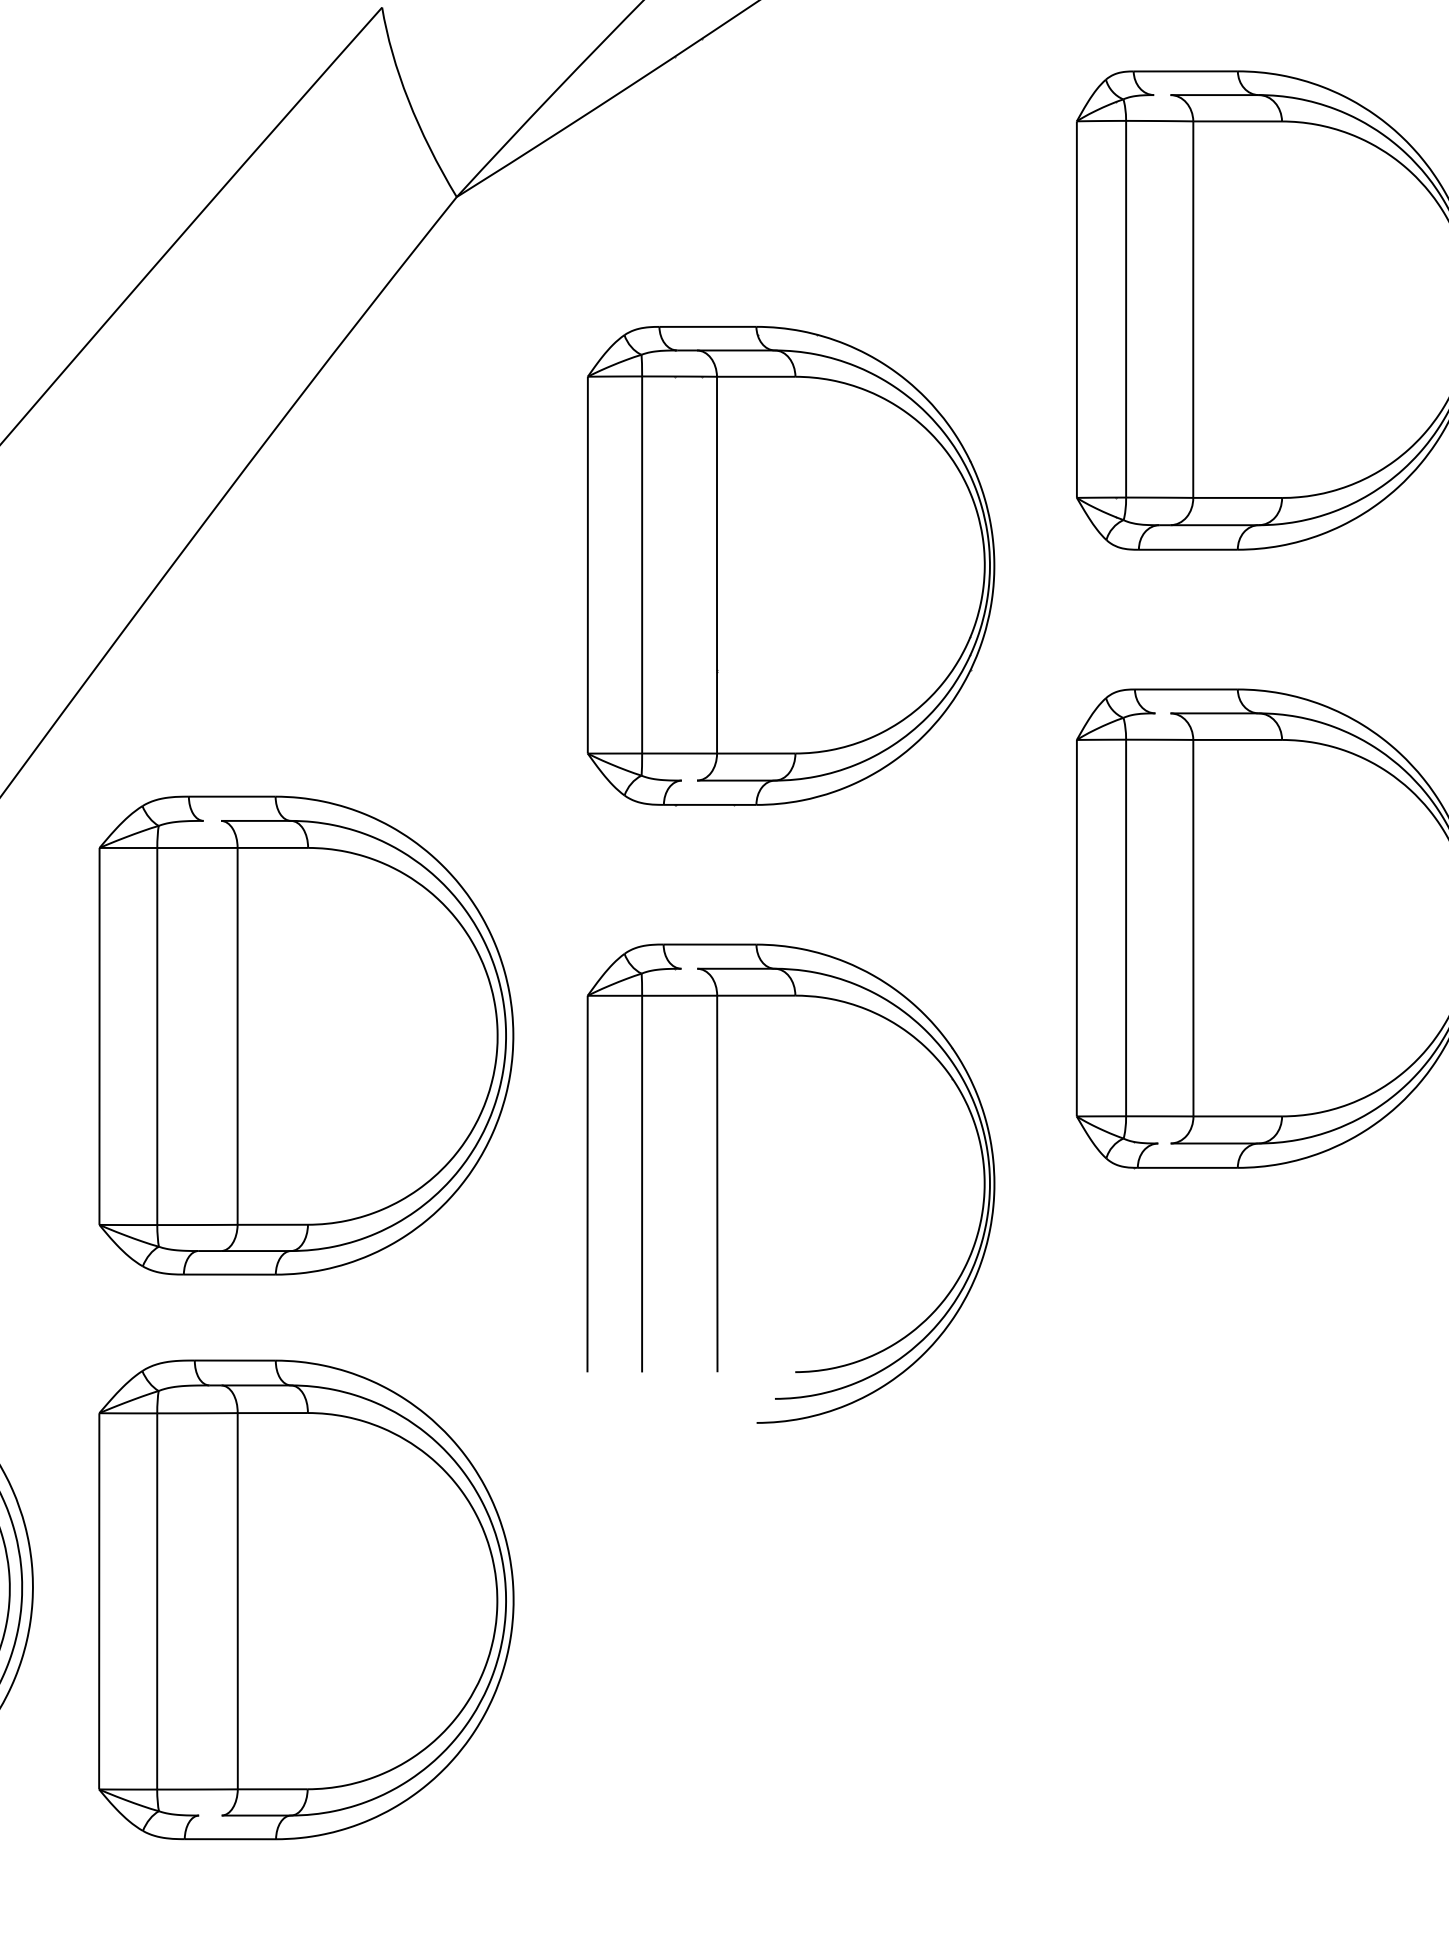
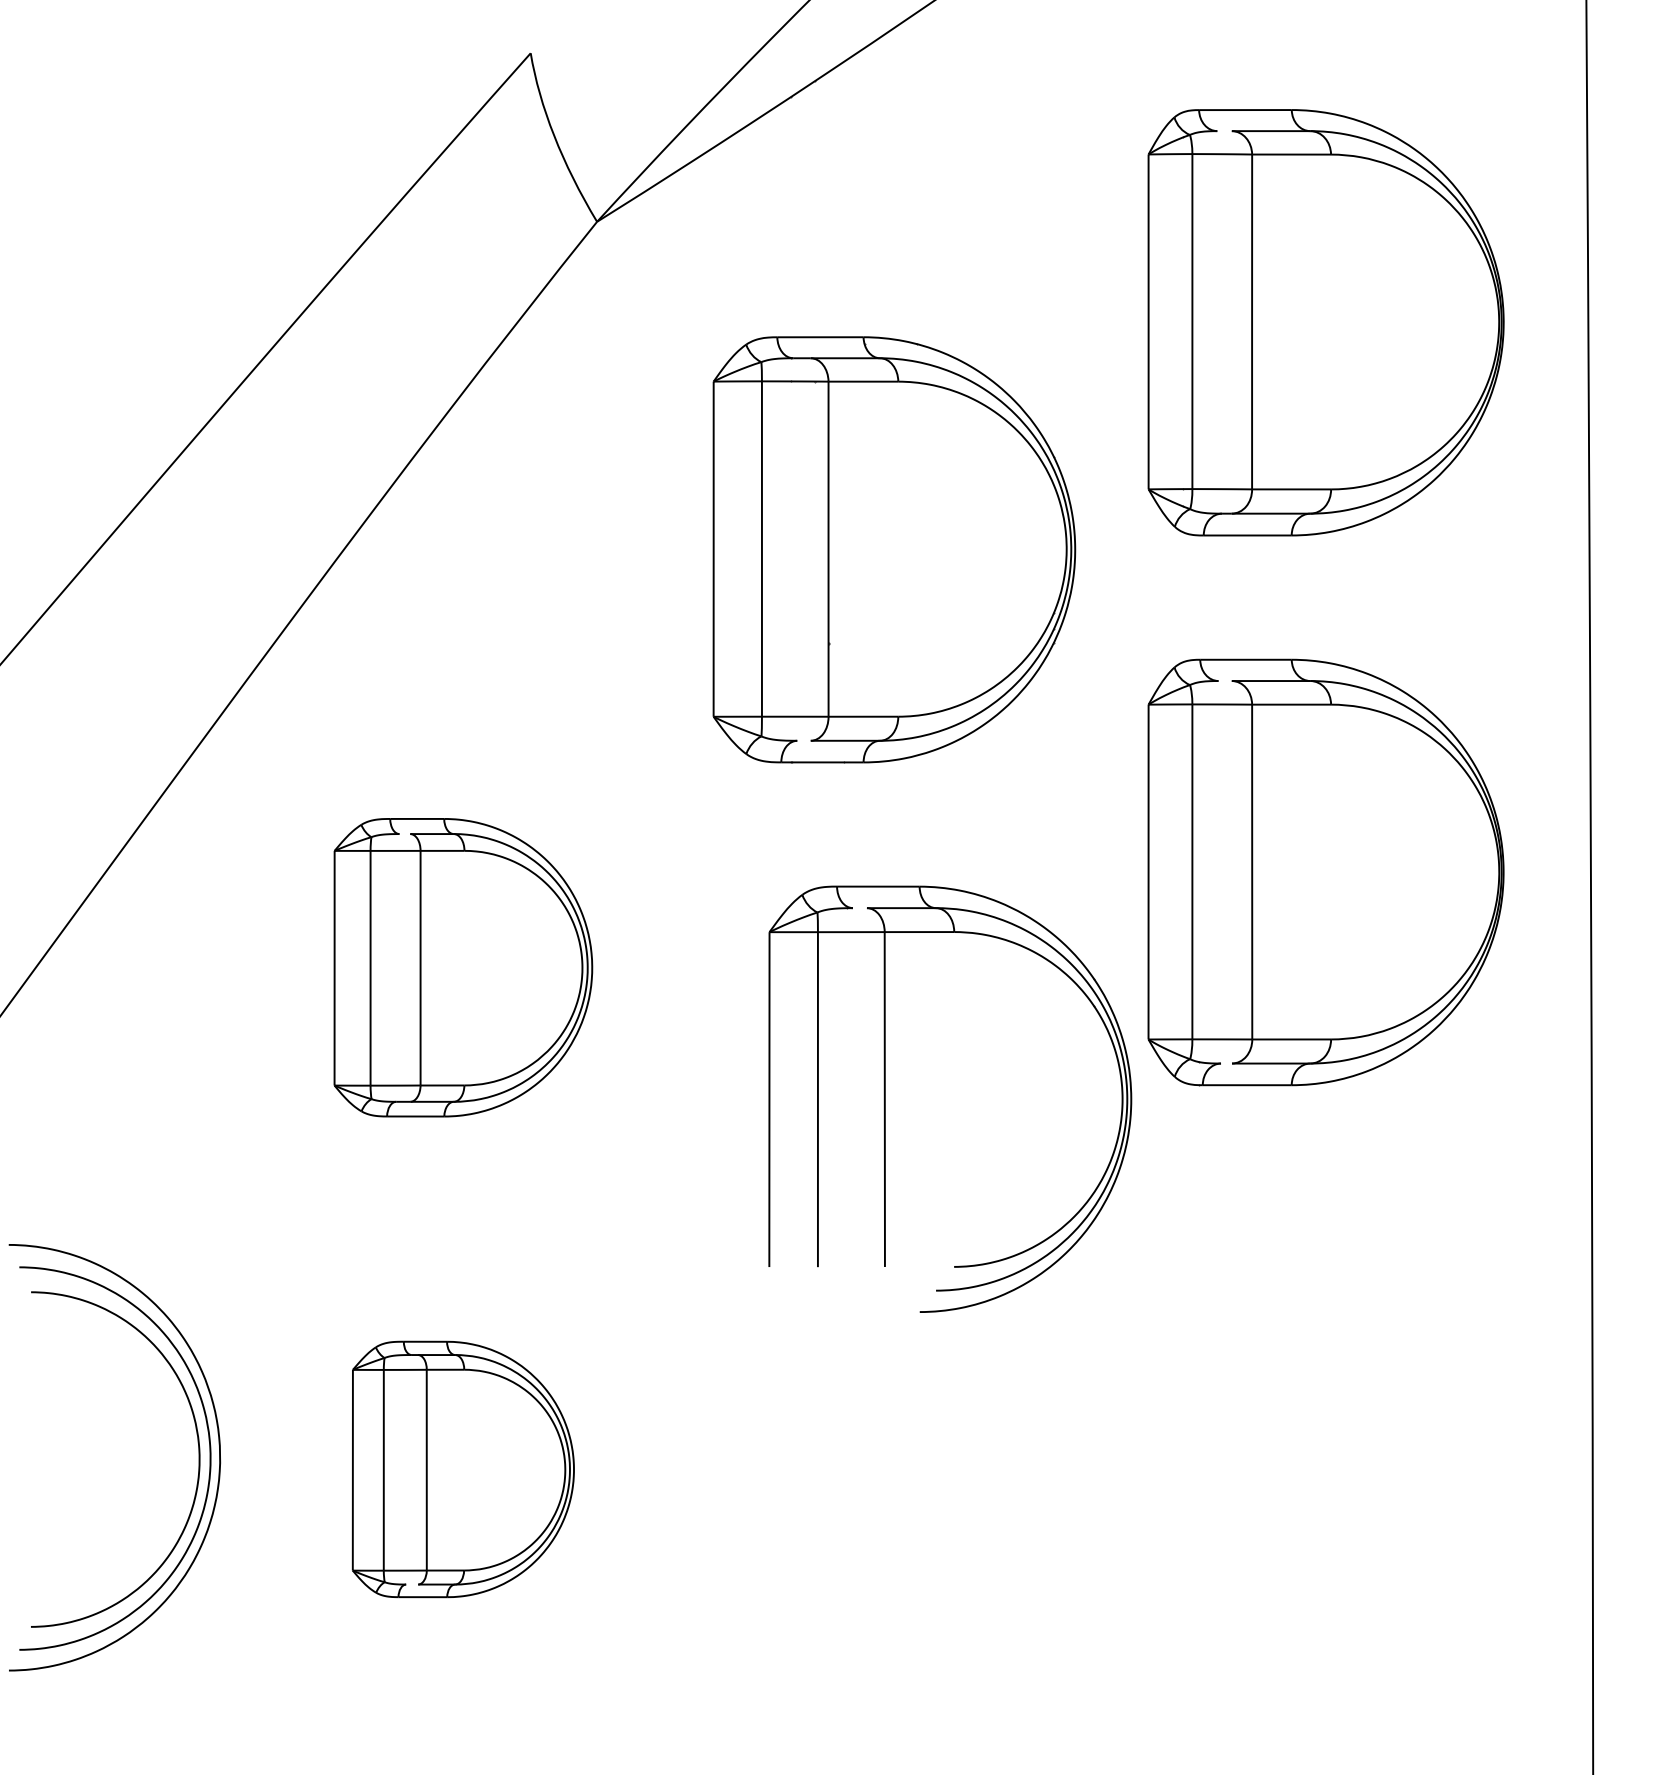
part: (306, 1035) -> (463, 967), size x0.7
part: (718, 1182) -> (885, 1098), moved
part: (306, 1599) -> (463, 1469), size x0.6

